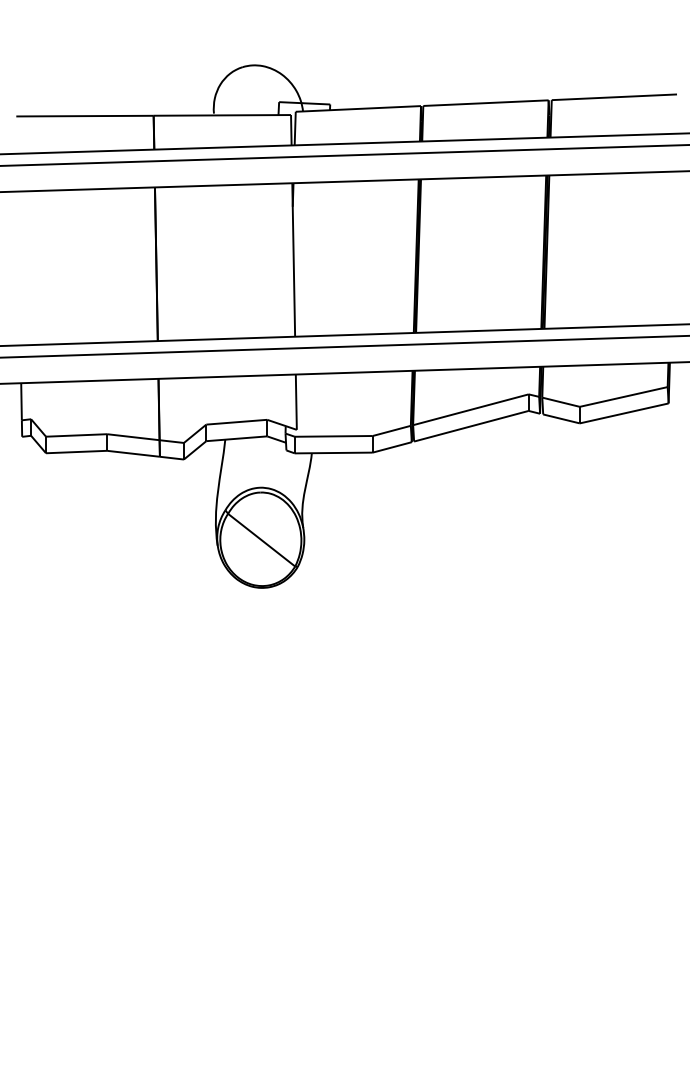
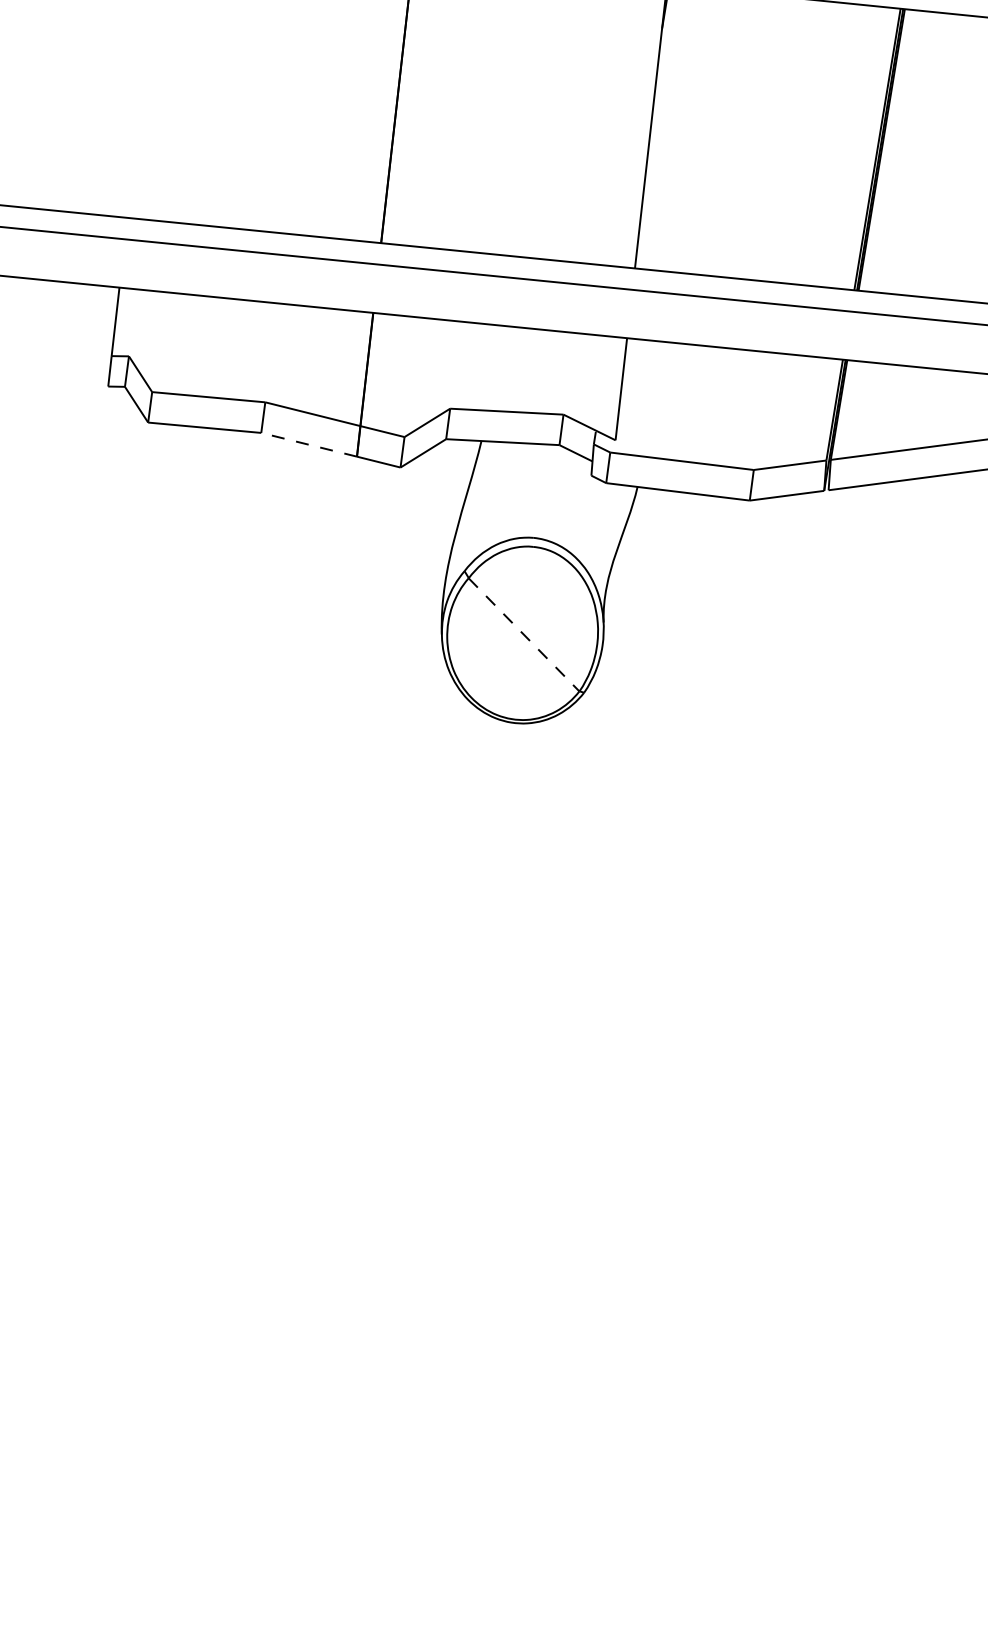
line: (133, 453) -> (309, 444), solid -> dashed
line: (261, 540) -> (523, 635), solid -> dashed

